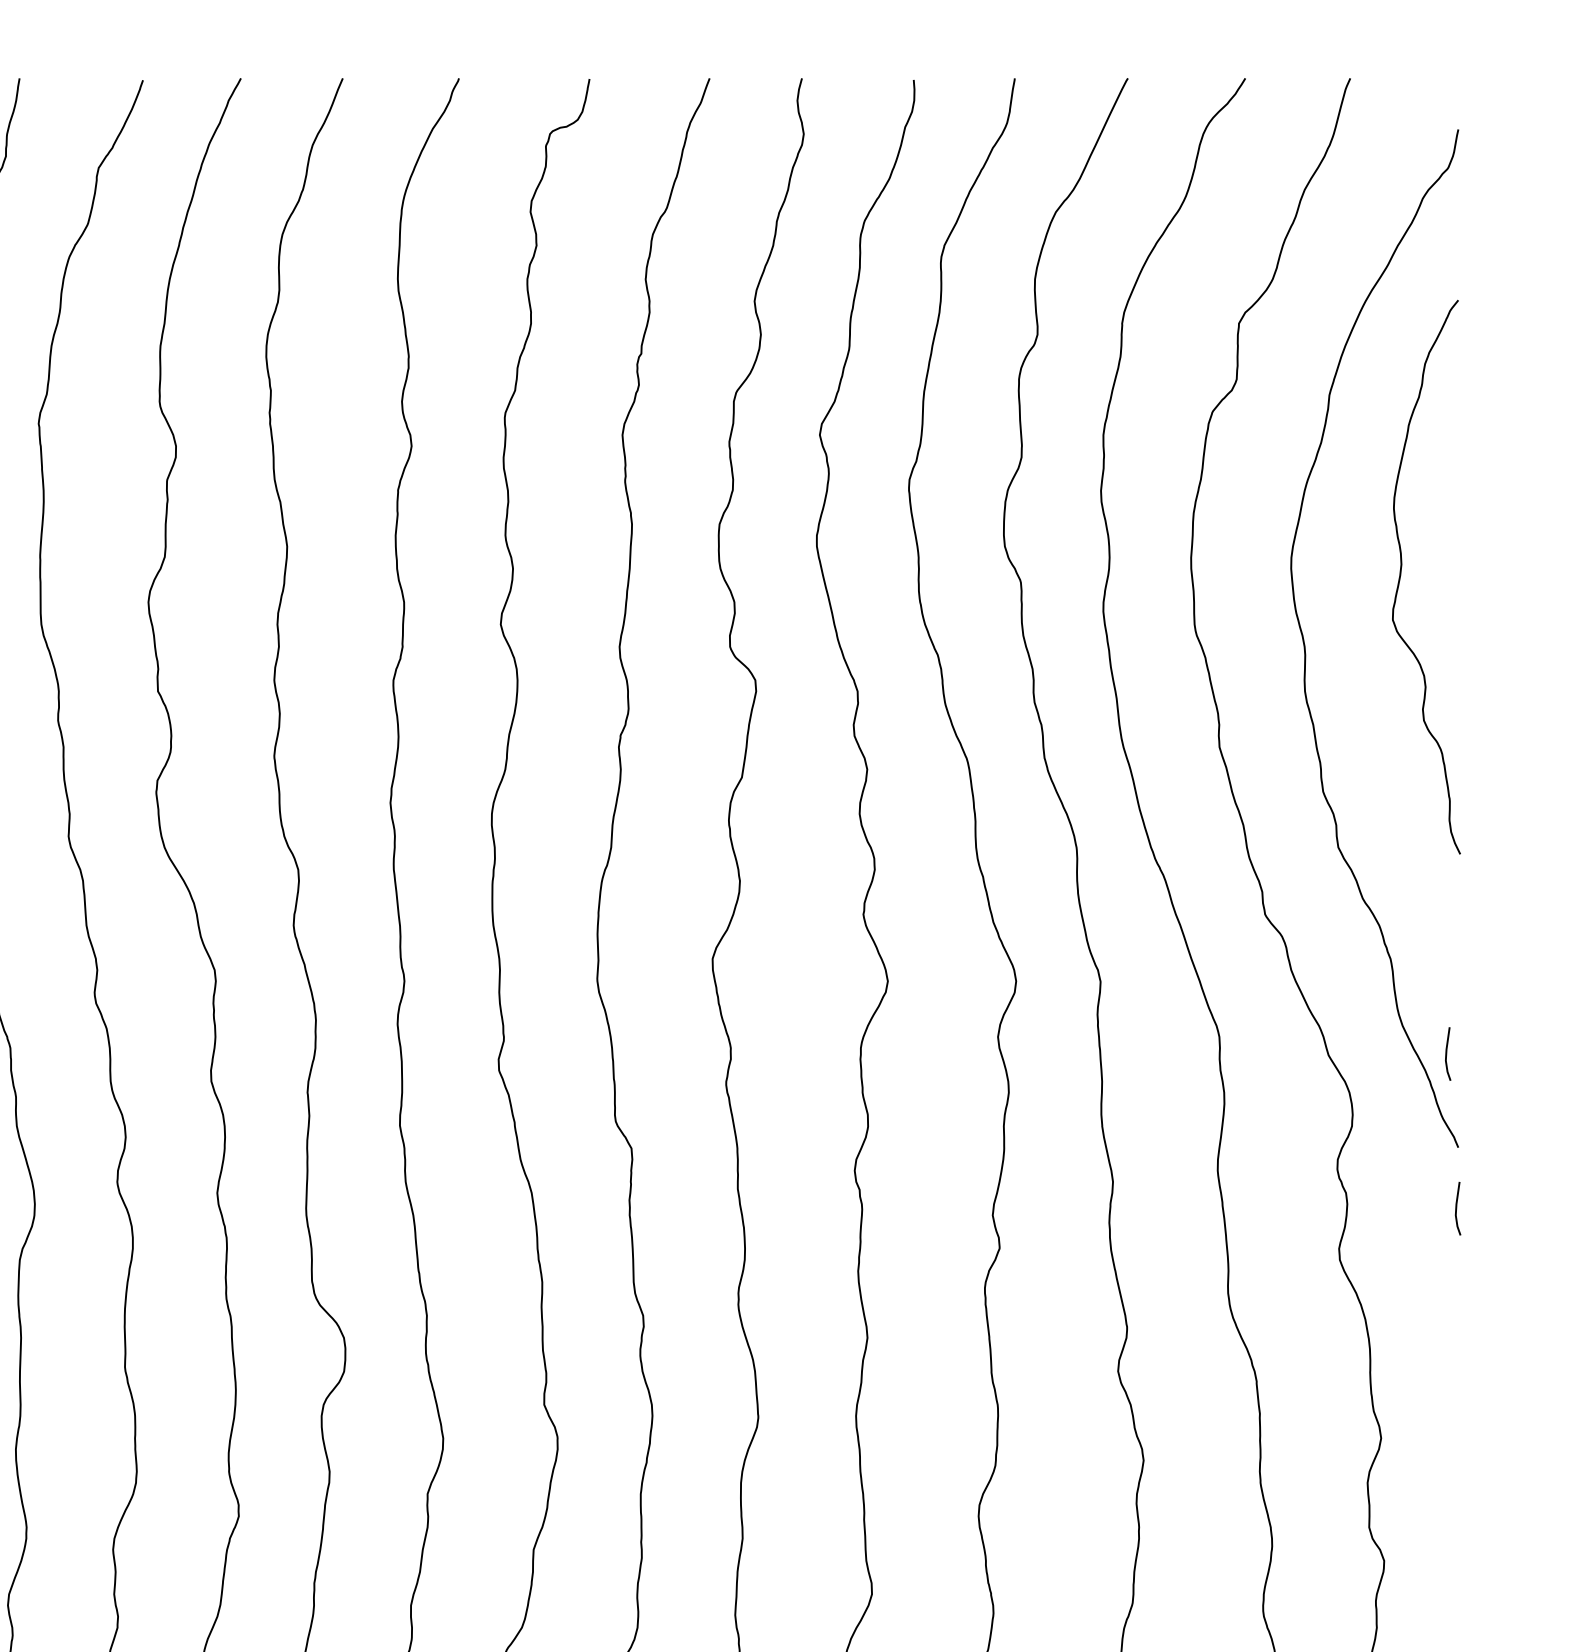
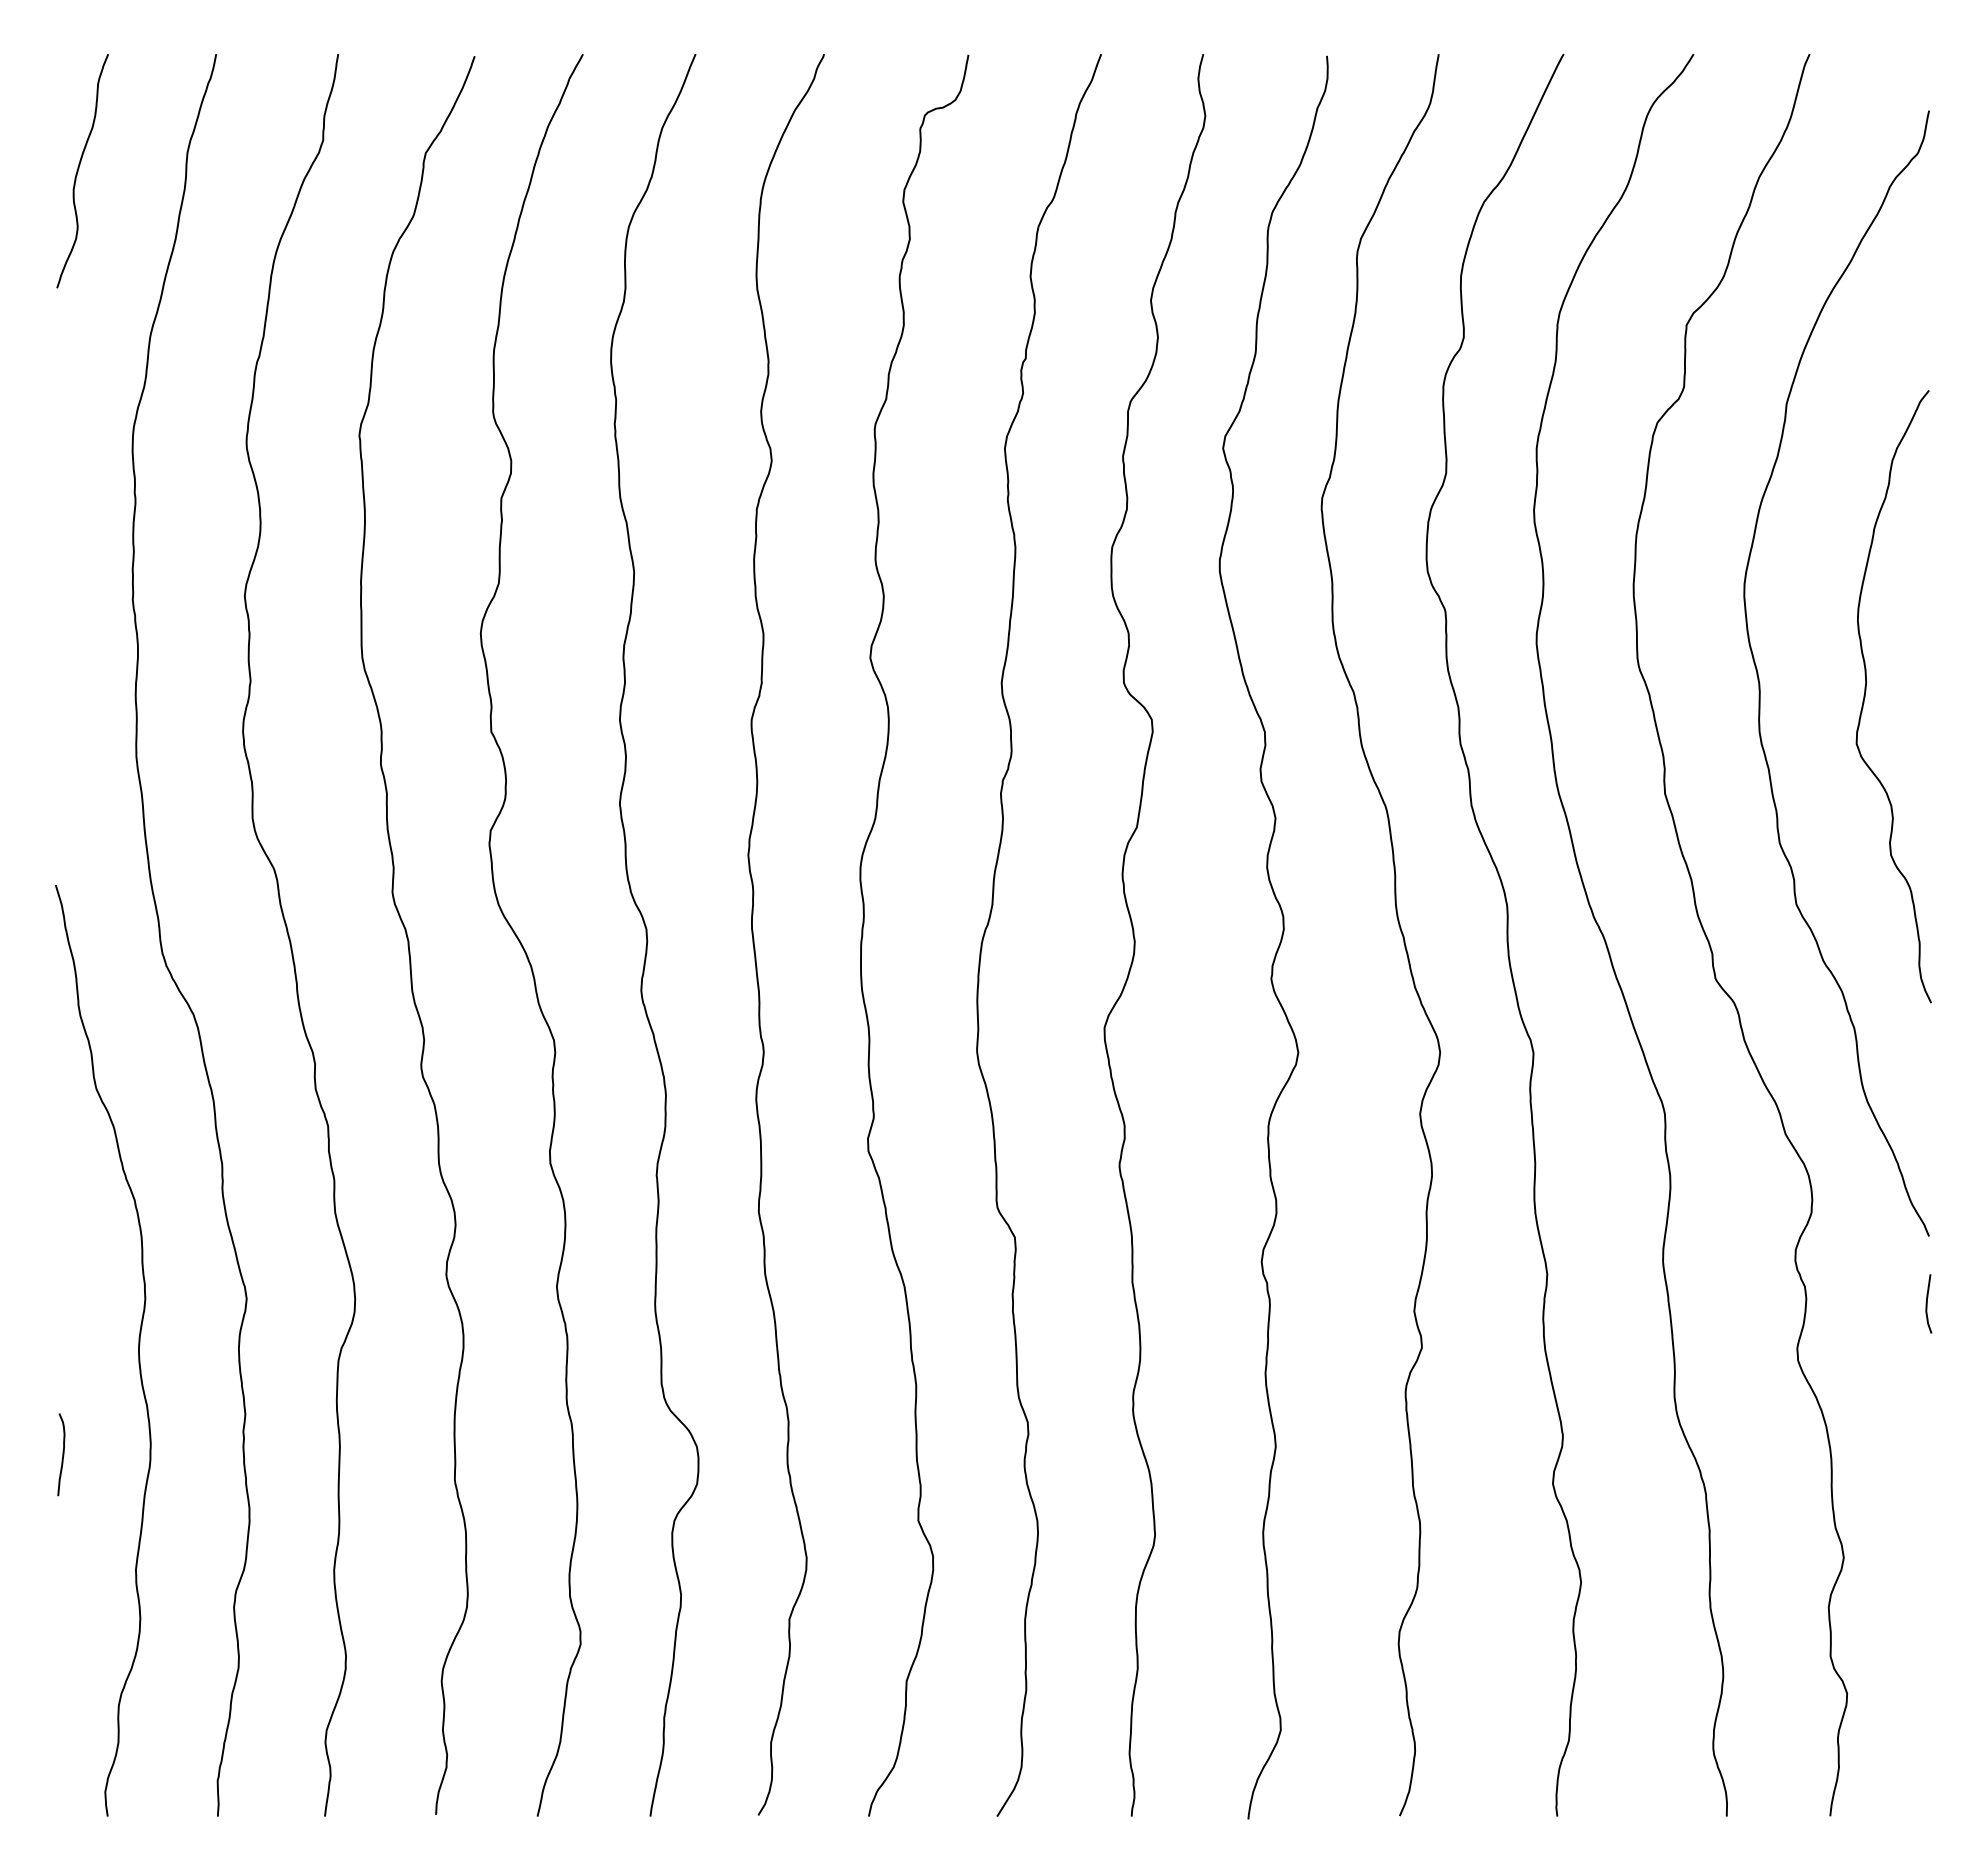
curve: (1401, 572) -> (1866, 691), moved
line: (1446, 1053) -> (1916, 1132), removed

